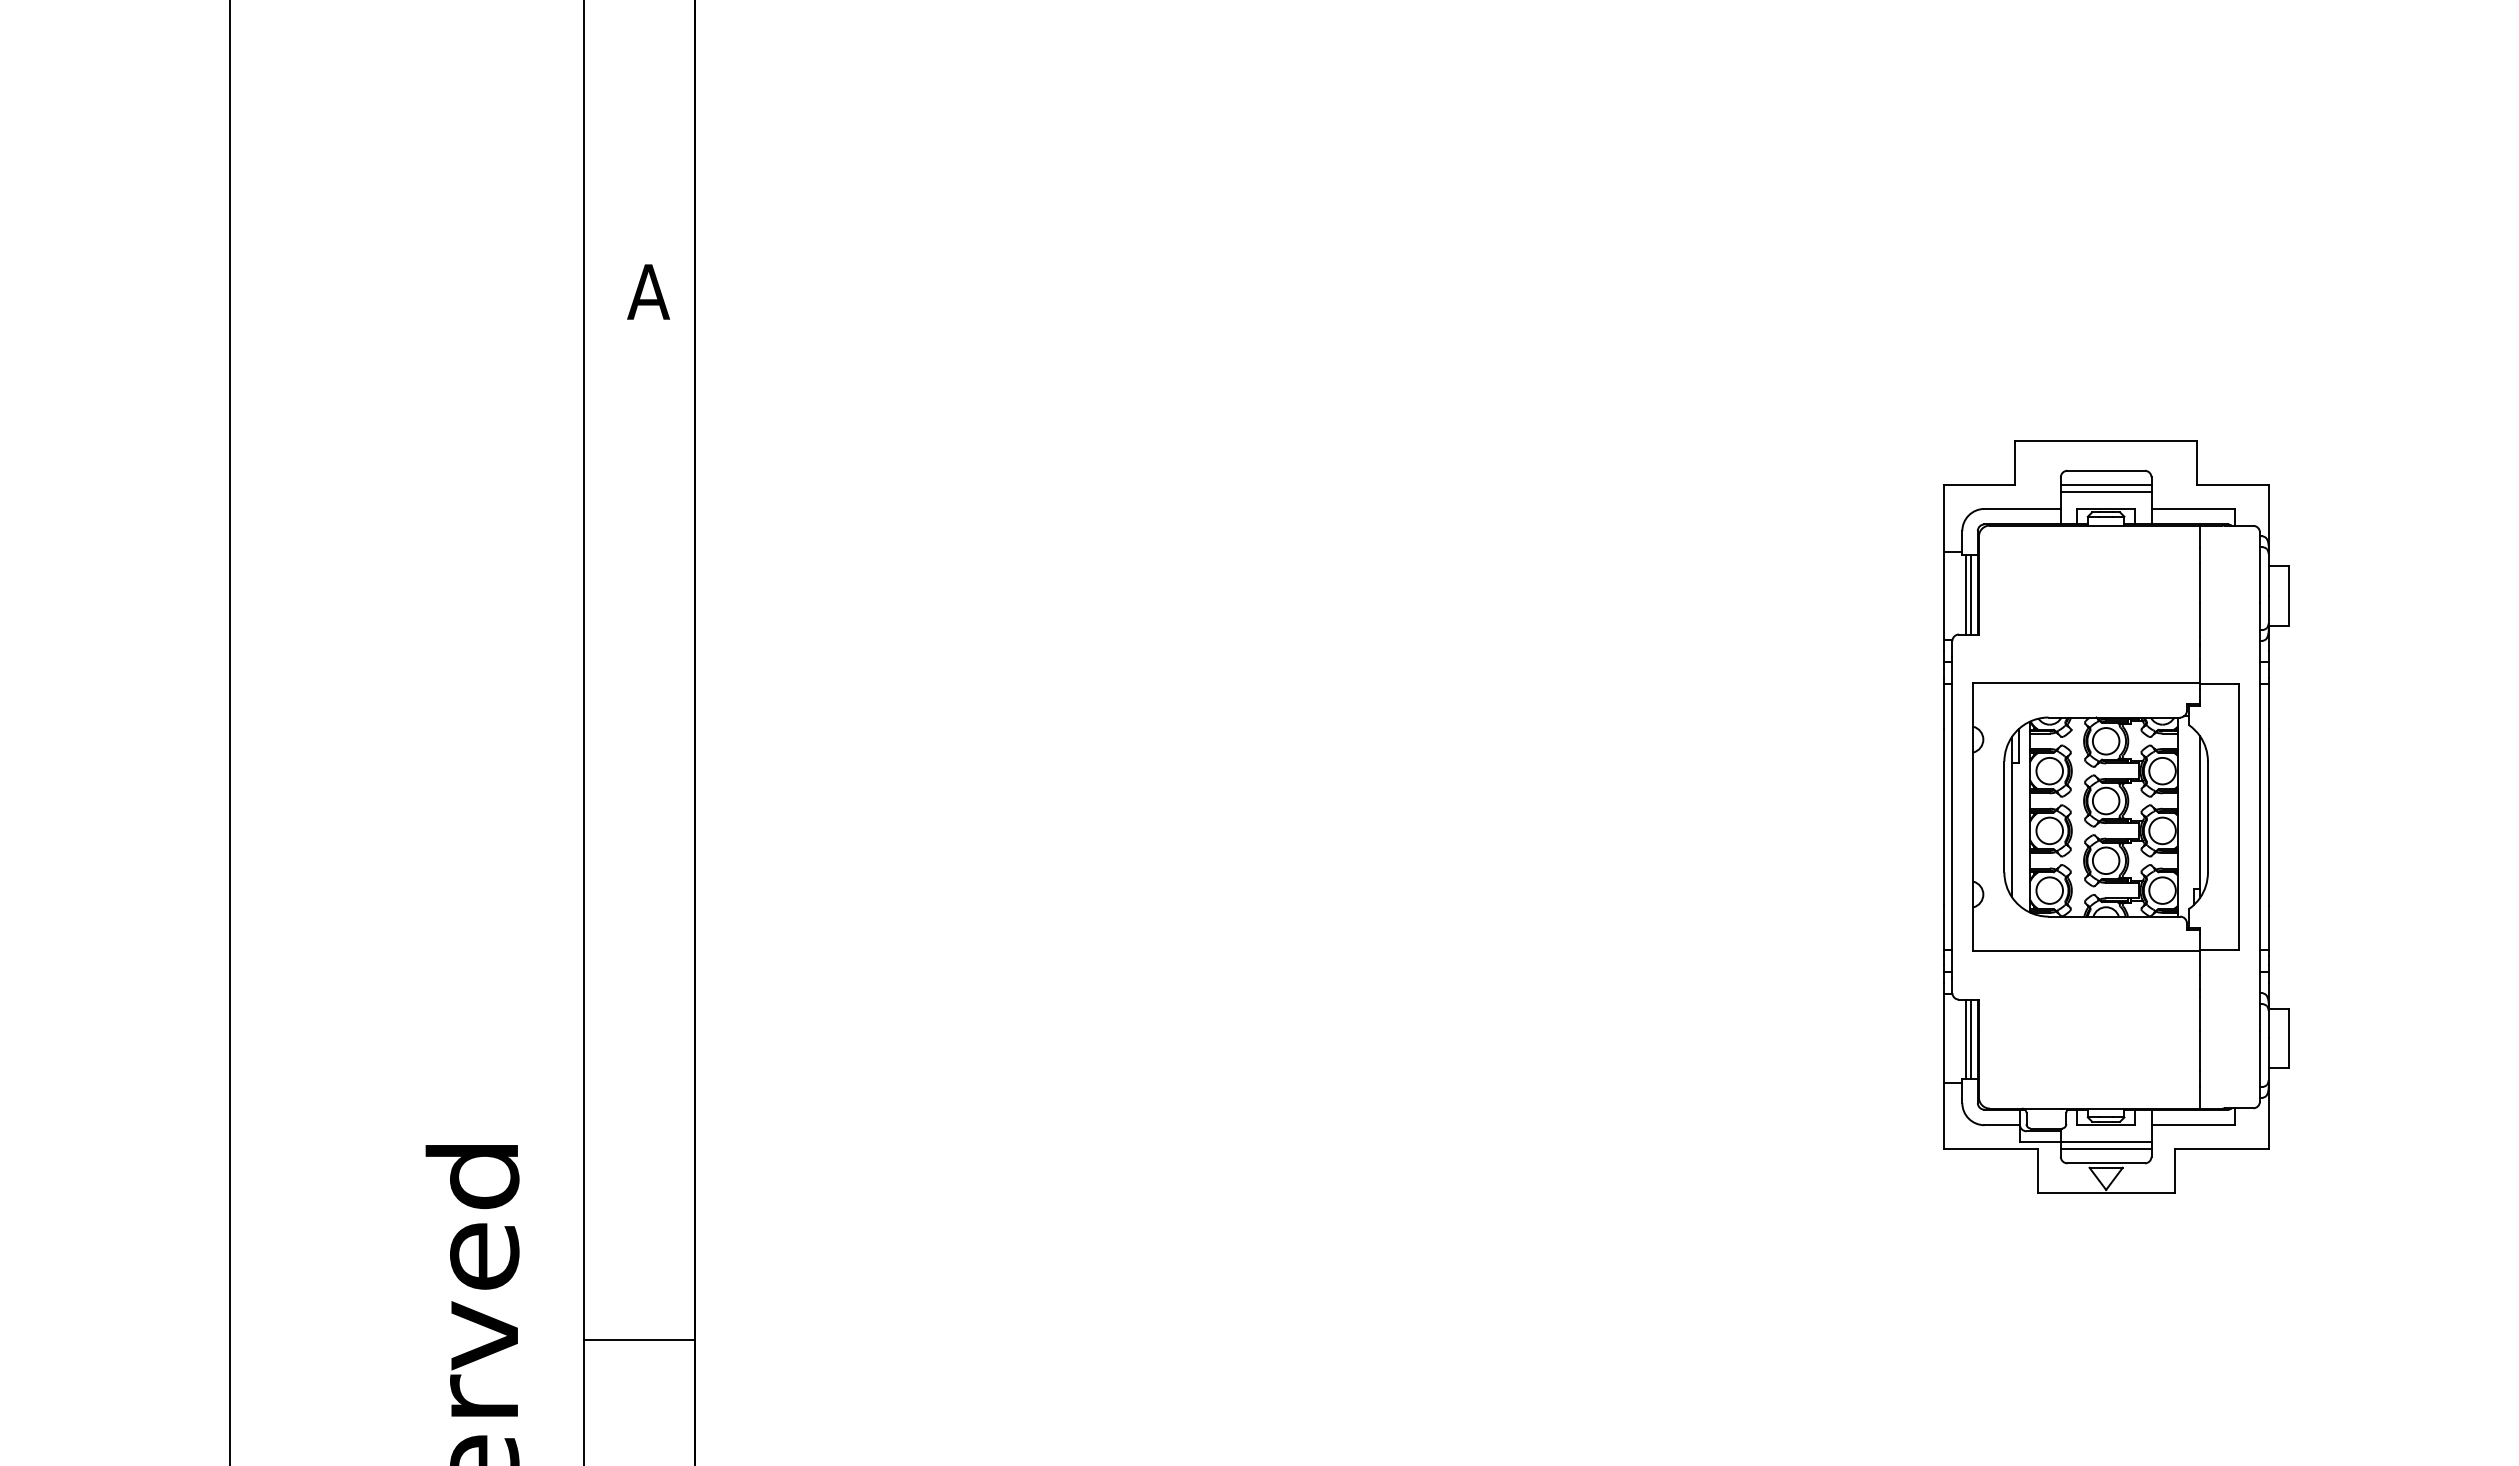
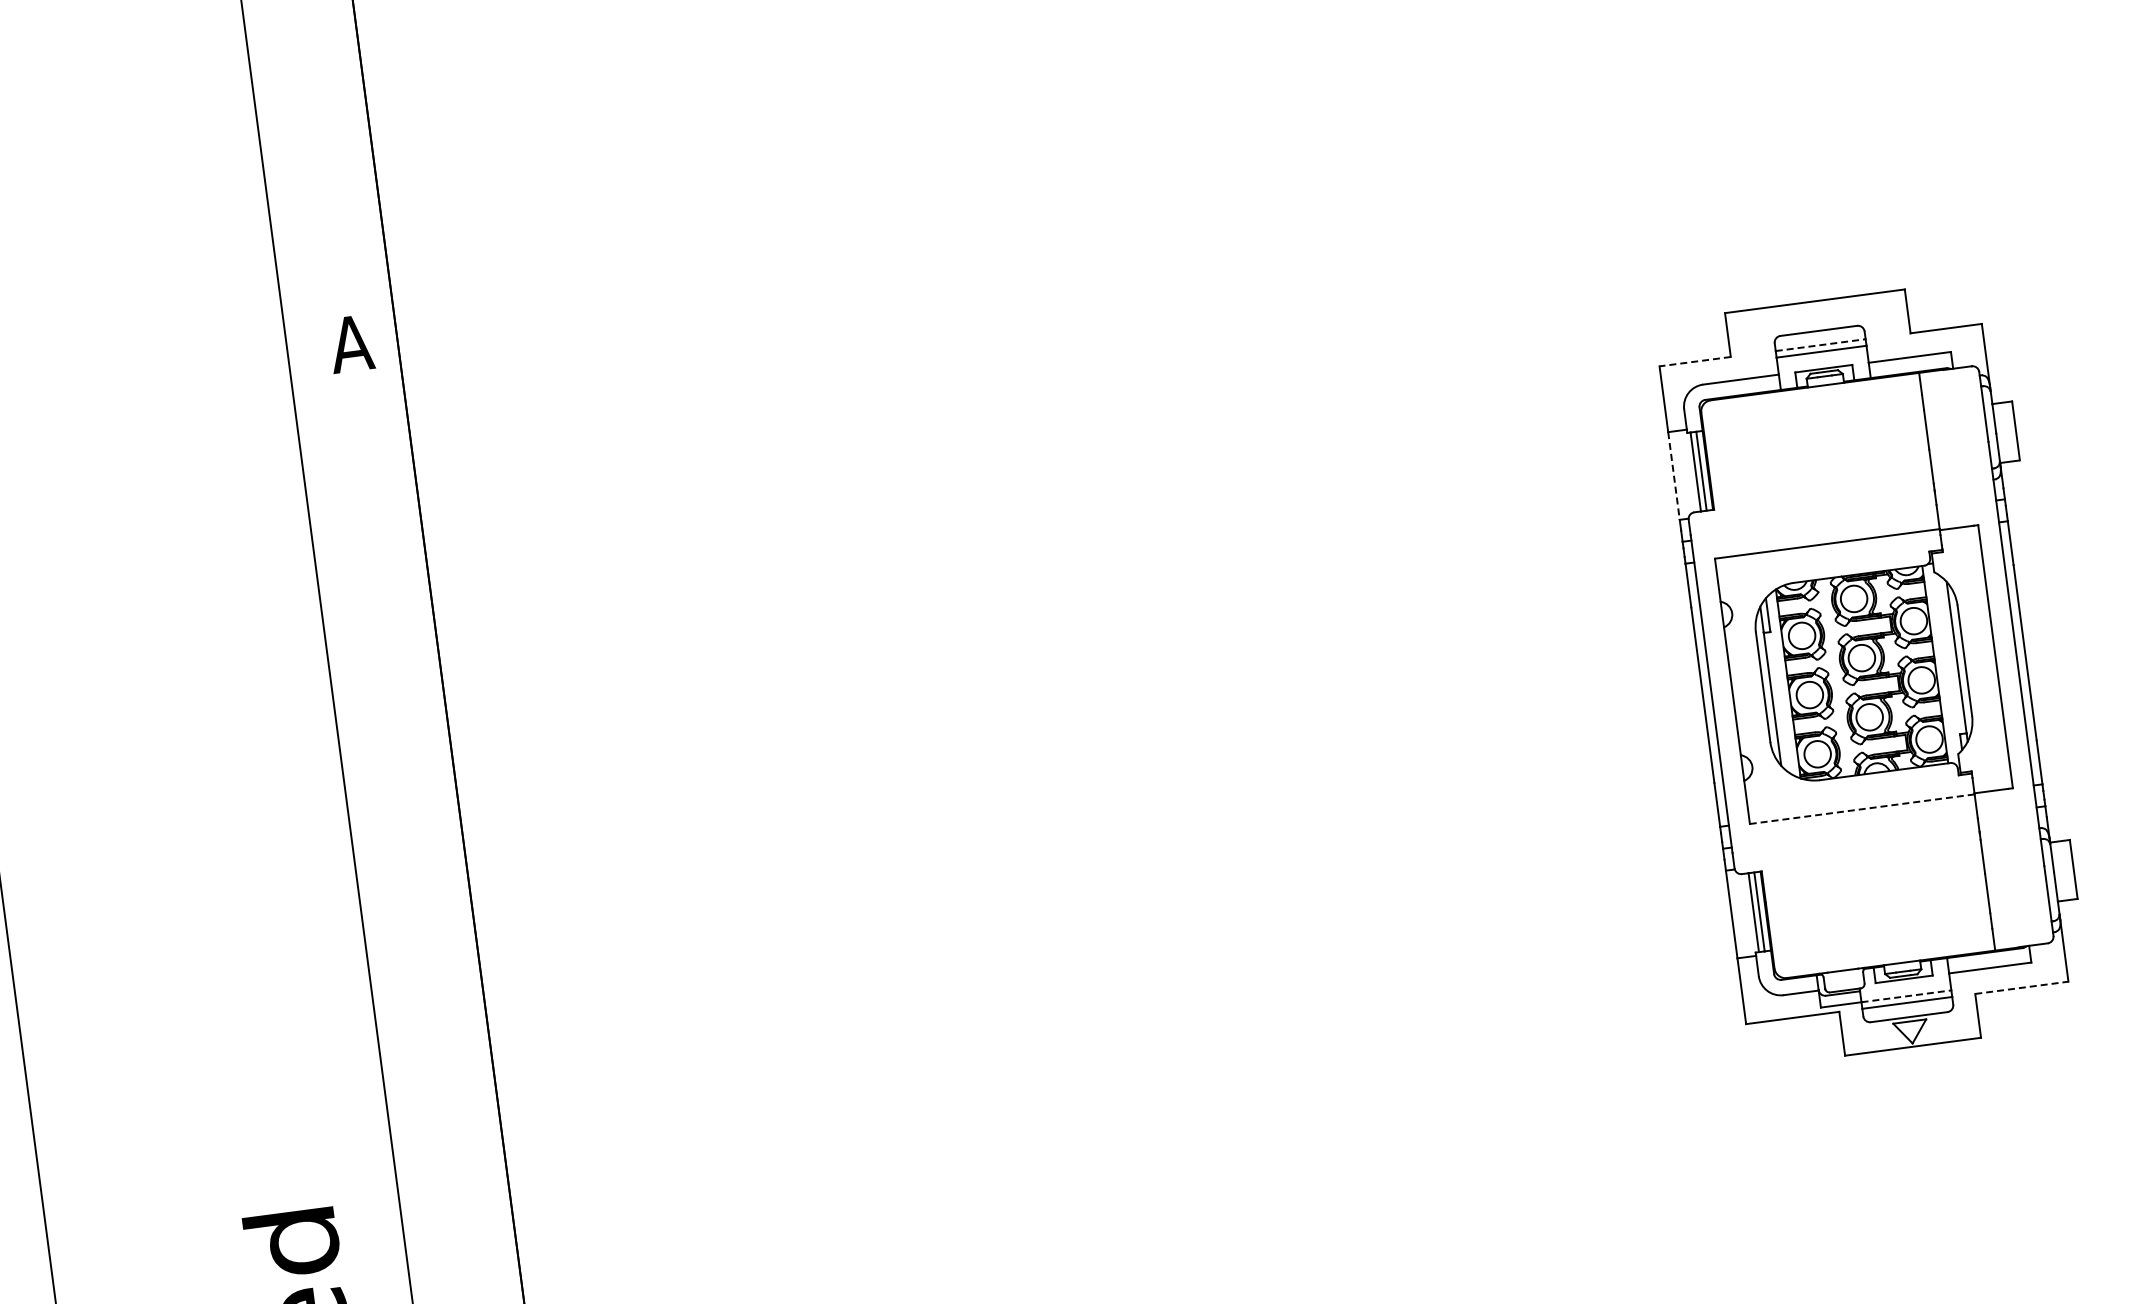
line: (1979, 485) -> (1695, 362), solid -> dashed
line: (2106, 485) -> (1821, 345), solid -> dashed
line: (1943, 596) -> (1674, 476), solid -> dashed
line: (2086, 950) -> (1861, 808), solid -> dashed
line: (2106, 1142) -> (1906, 996), solid -> dashed
line: (2222, 1149) -> (2022, 988), solid -> dashed

